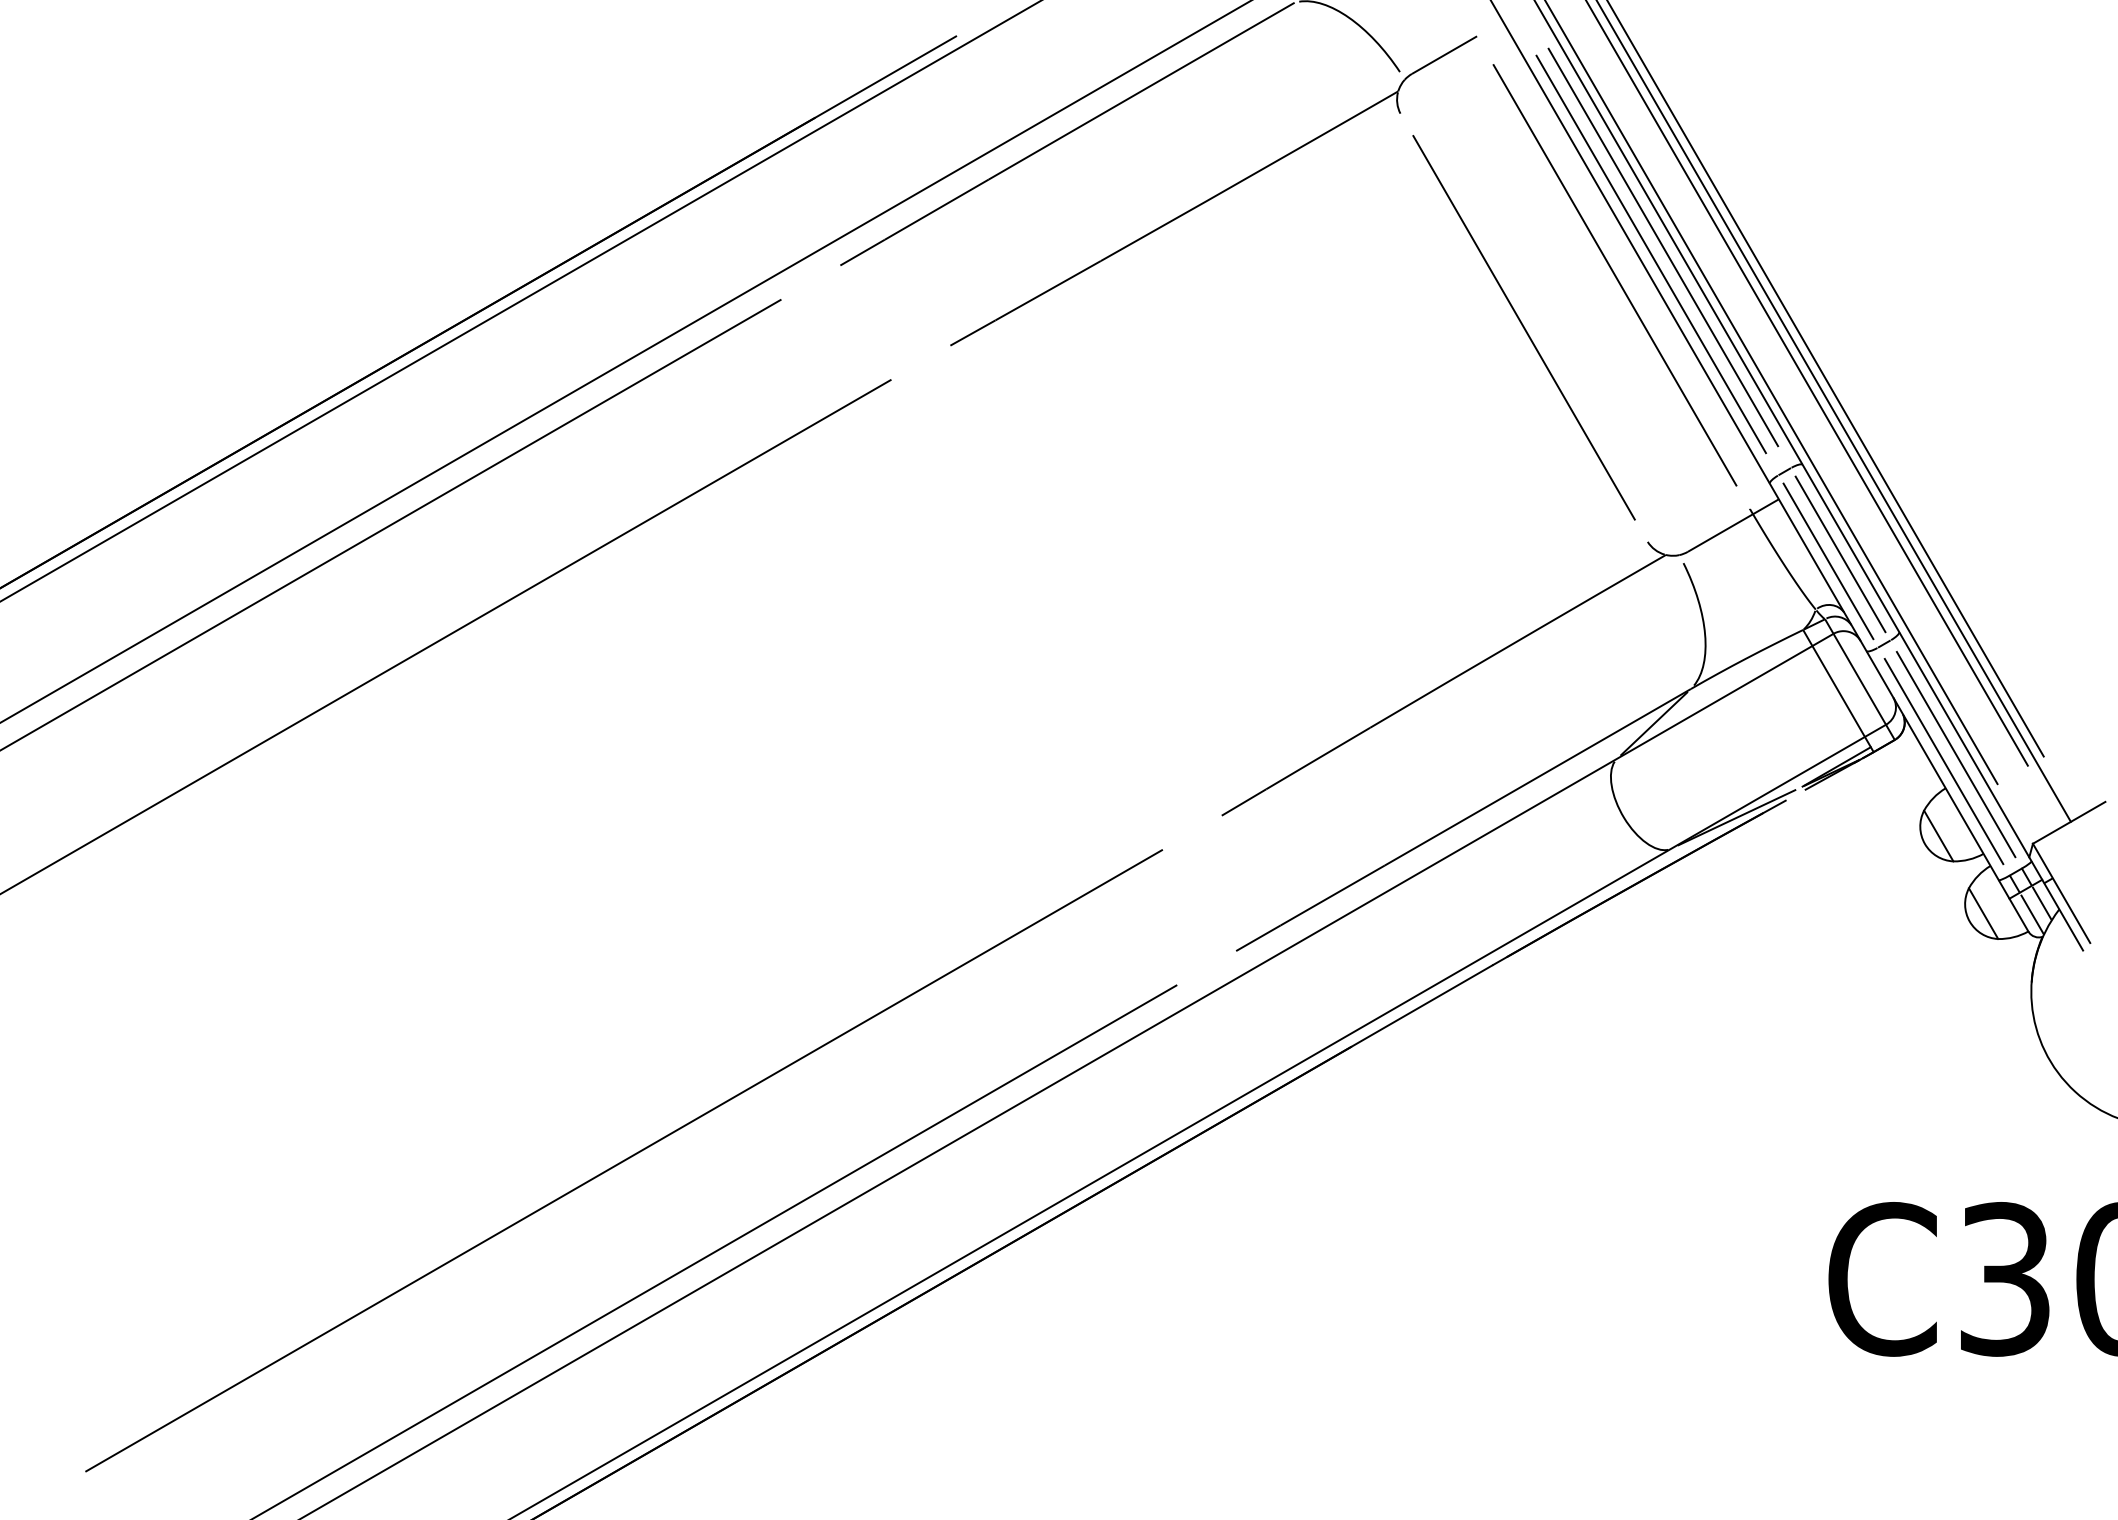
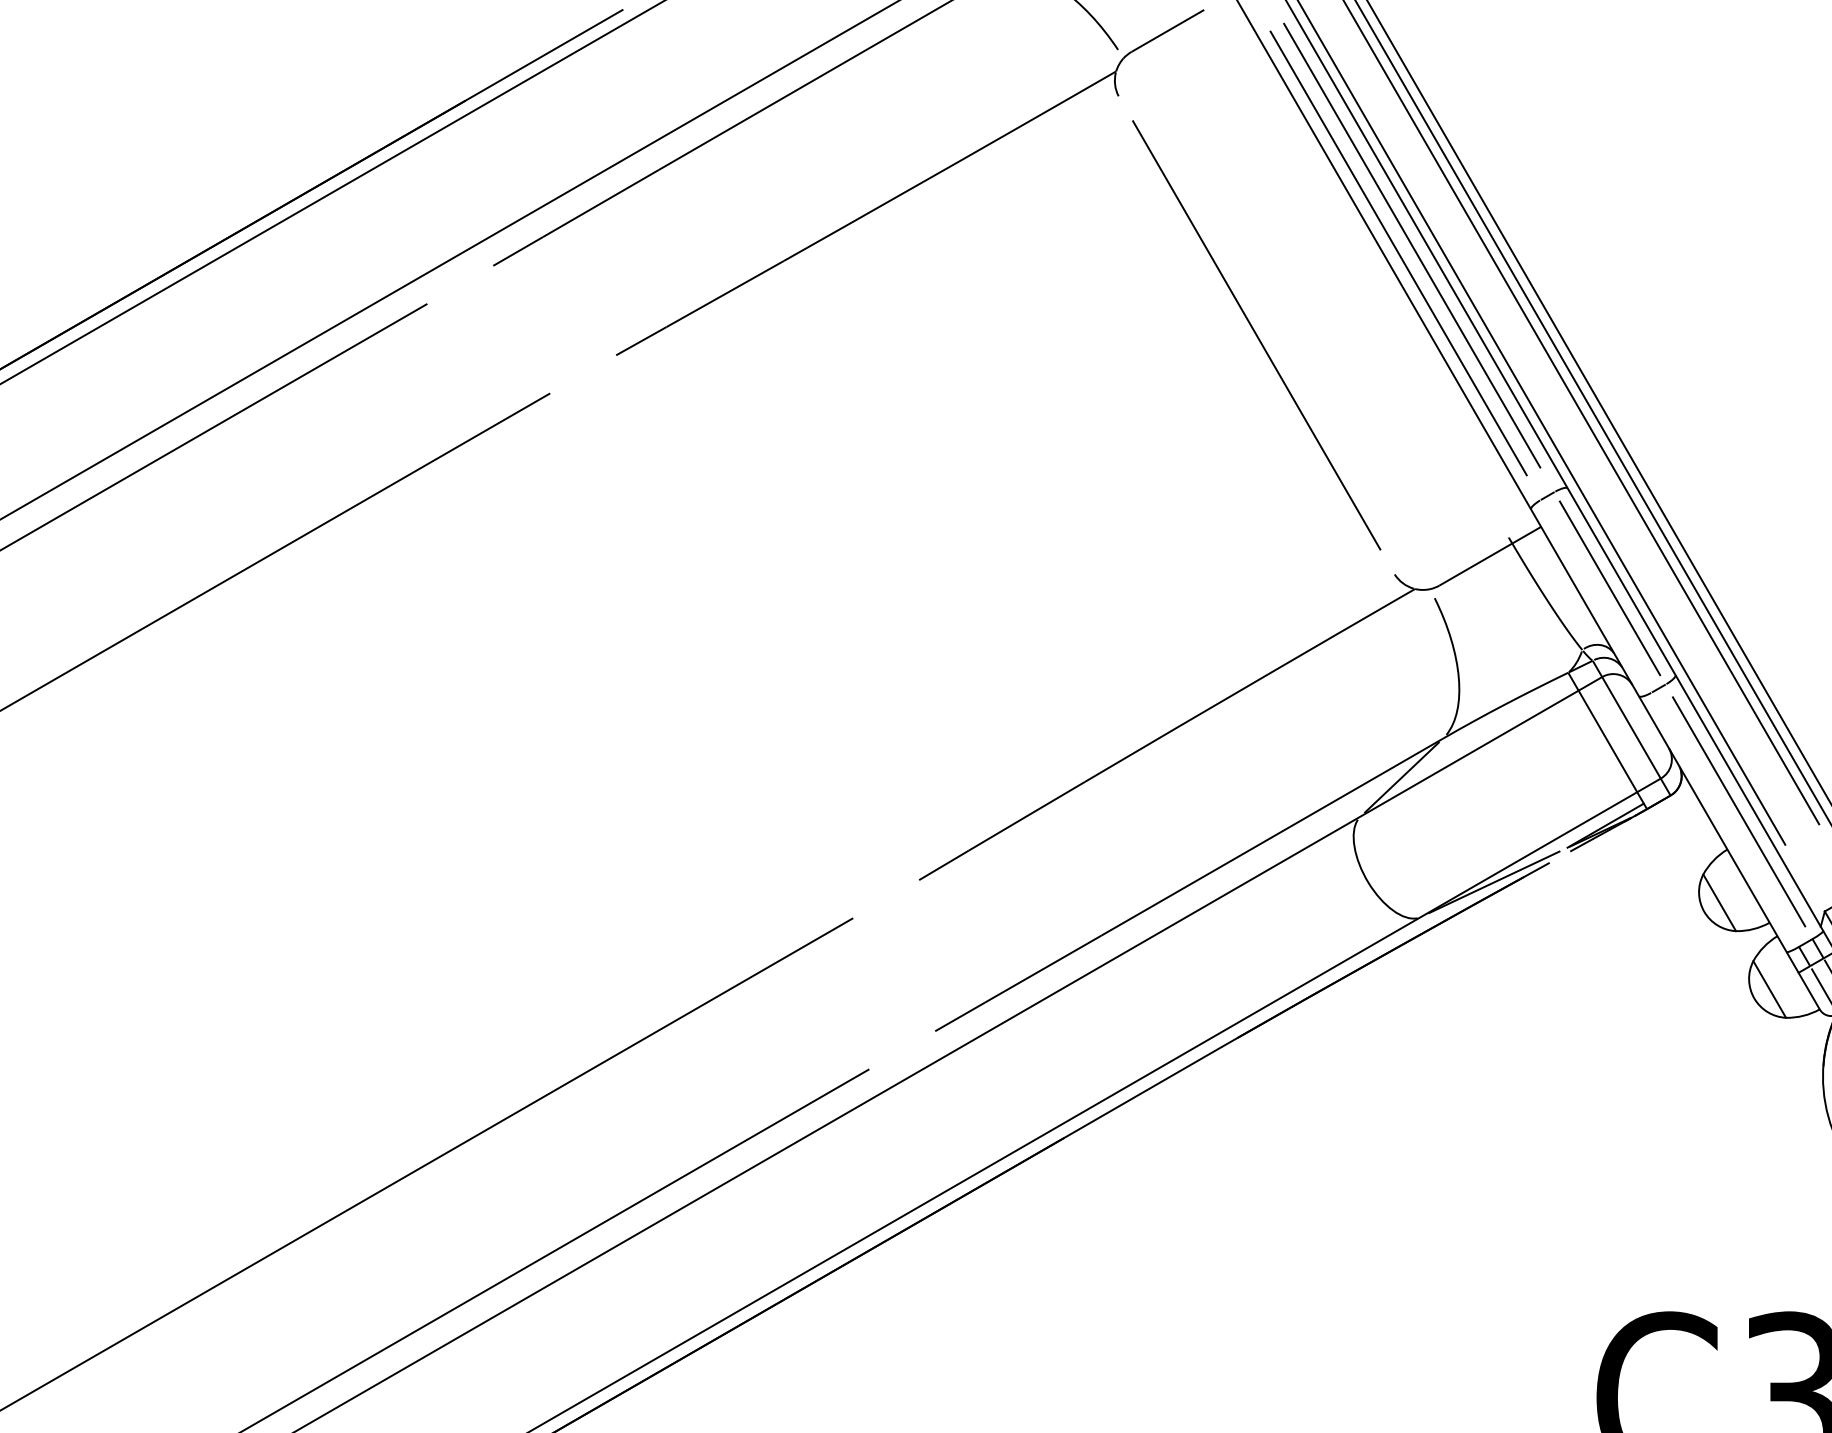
line: (1614, 275) -> (1357, 276), removed
line: (1828, 561) -> (1596, 596), removed
line: (1943, 761) -> (1724, 819), removed

